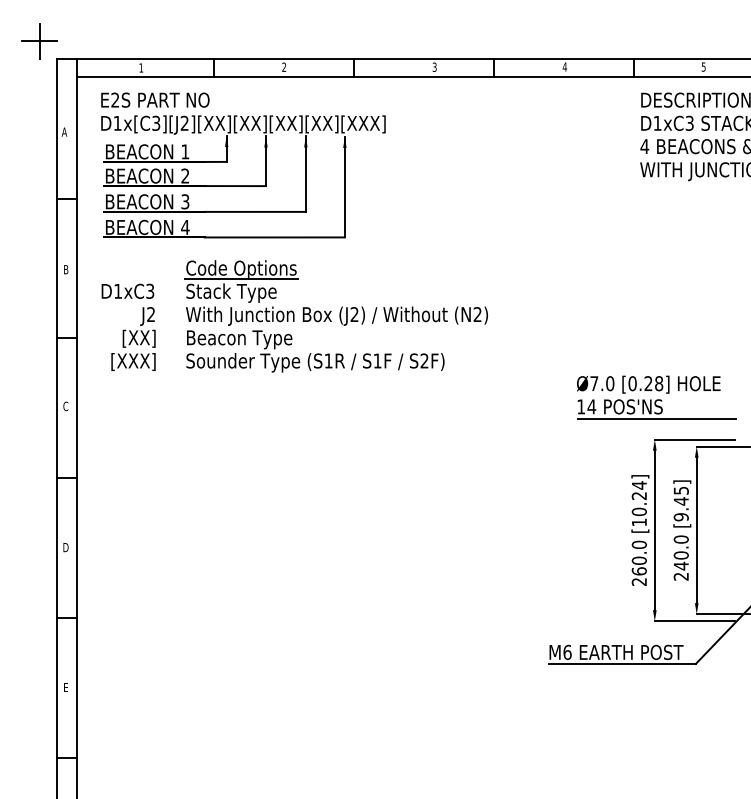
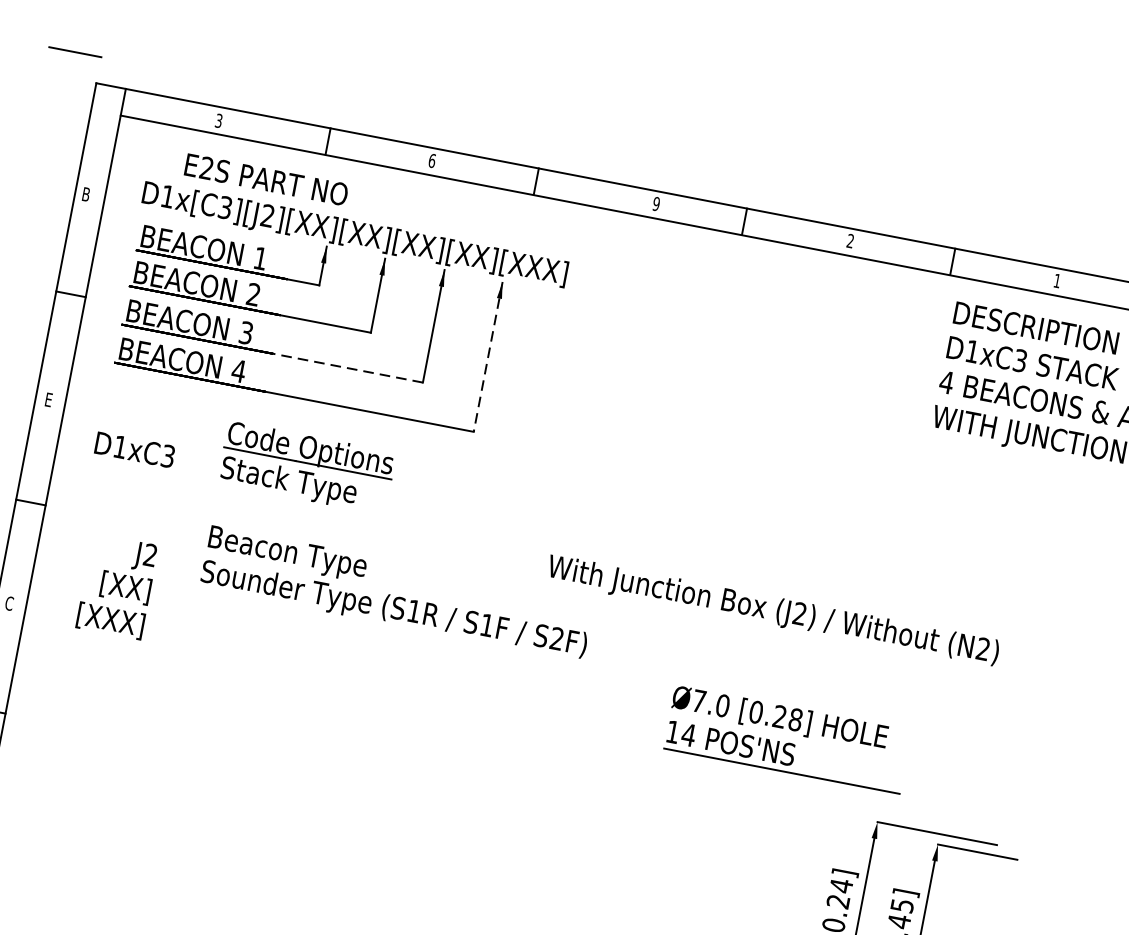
line: (39, 40) -> (75, 50), removed
text: (284, 66) -> (432, 159), 2 -> 6
text: (434, 66) -> (656, 202), 3 -> 9
text: (564, 66) -> (850, 240), 4 -> 2
text: (703, 66) -> (1057, 280), 5 -> 1
text: (141, 67) -> (219, 120), 1 -> 3
text: (155, 99) -> (266, 178), moved
text: (64, 131) -> (86, 193), A -> B
line: (344, 187) -> (487, 357), solid -> dashed
line: (255, 211) -> (347, 367), solid -> dashed
text: (66, 269) -> (49, 399), B -> E
text: (336, 315) -> (772, 610), moved
text: (133, 338) -> (117, 585), moved
part: (656, 397) -> (787, 739), moved

